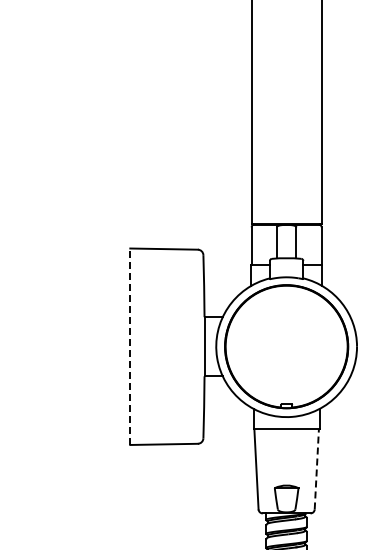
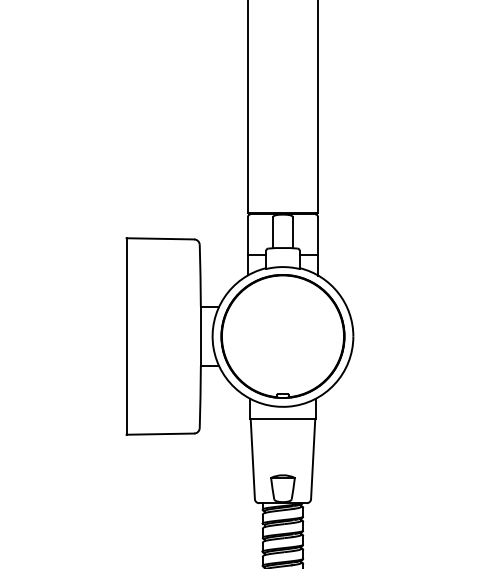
line: (130, 346) -> (126, 336), dashed -> solid
line: (317, 468) -> (313, 458), dashed -> solid

